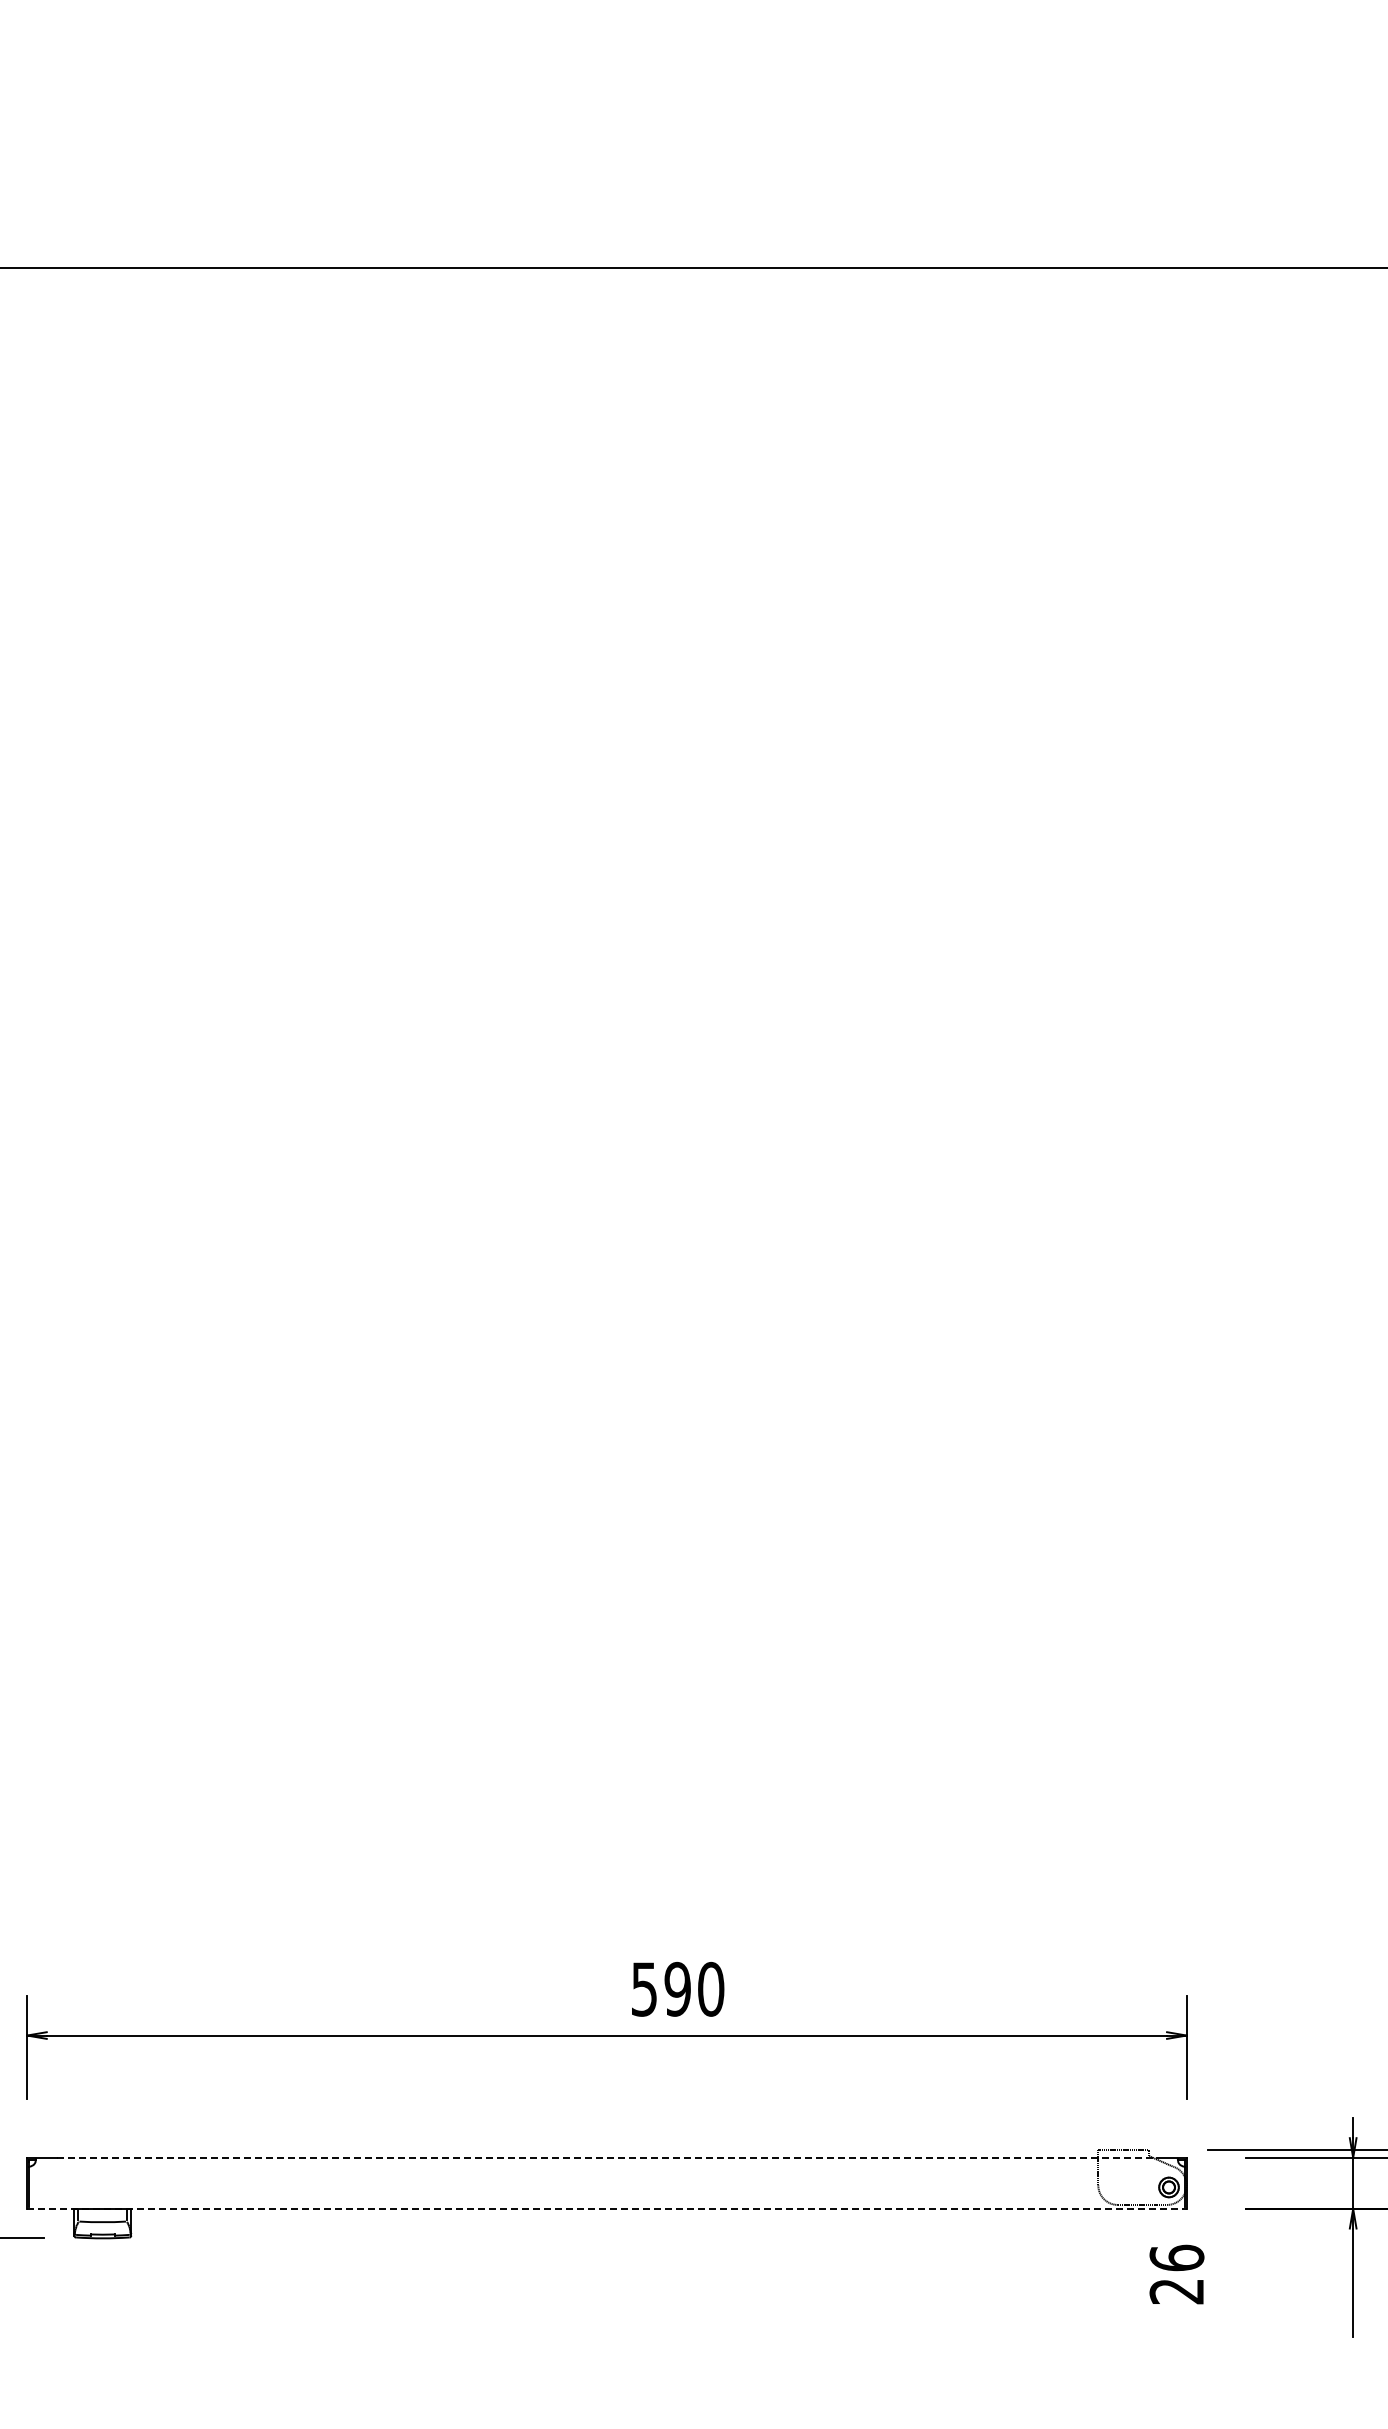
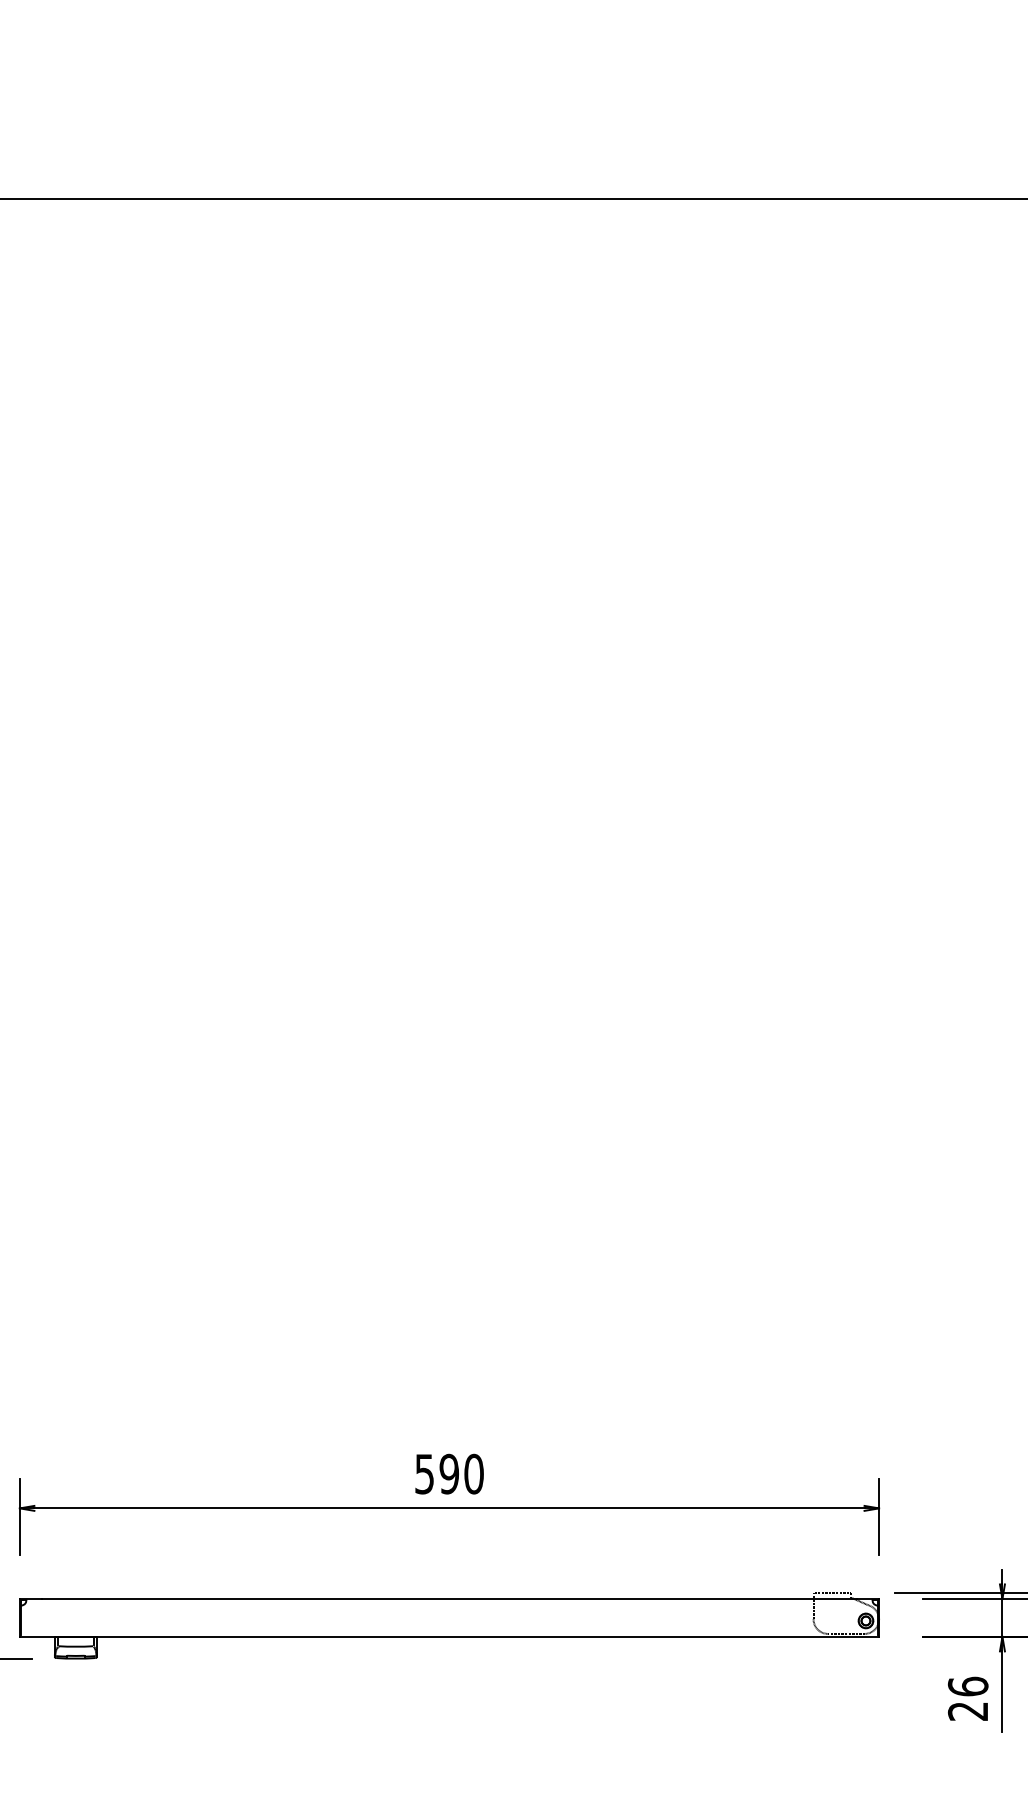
text: (678, 1989) -> (449, 1474), moved
line: (607, 2157) -> (449, 1598), dashed -> solid
line: (606, 2208) -> (449, 1636), dashed -> solid
text: (1176, 2274) -> (967, 1698), moved

